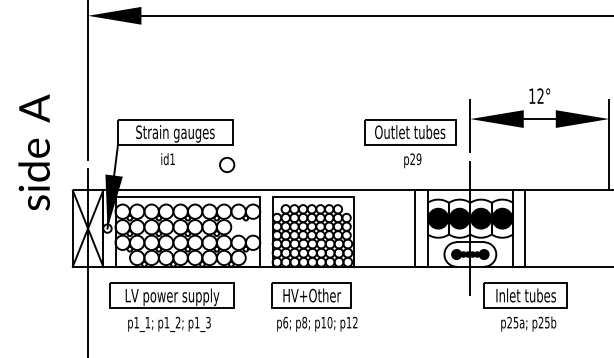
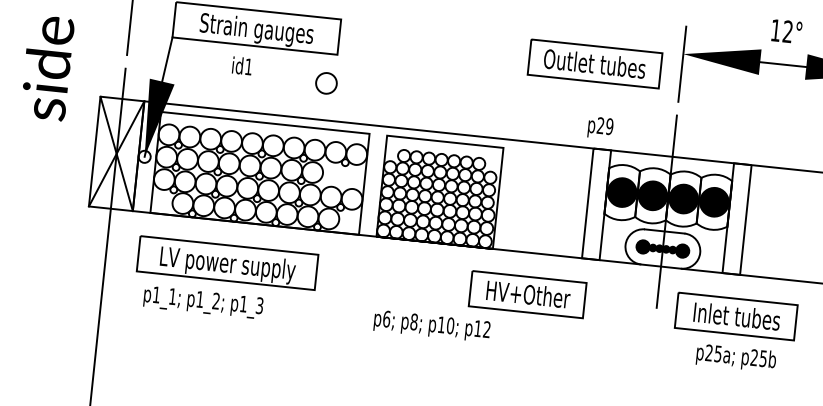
text: (412, 160) -> (600, 127), moved
part: (311, 295) -> (527, 294), moved
text: (169, 323) -> (203, 301), moved

